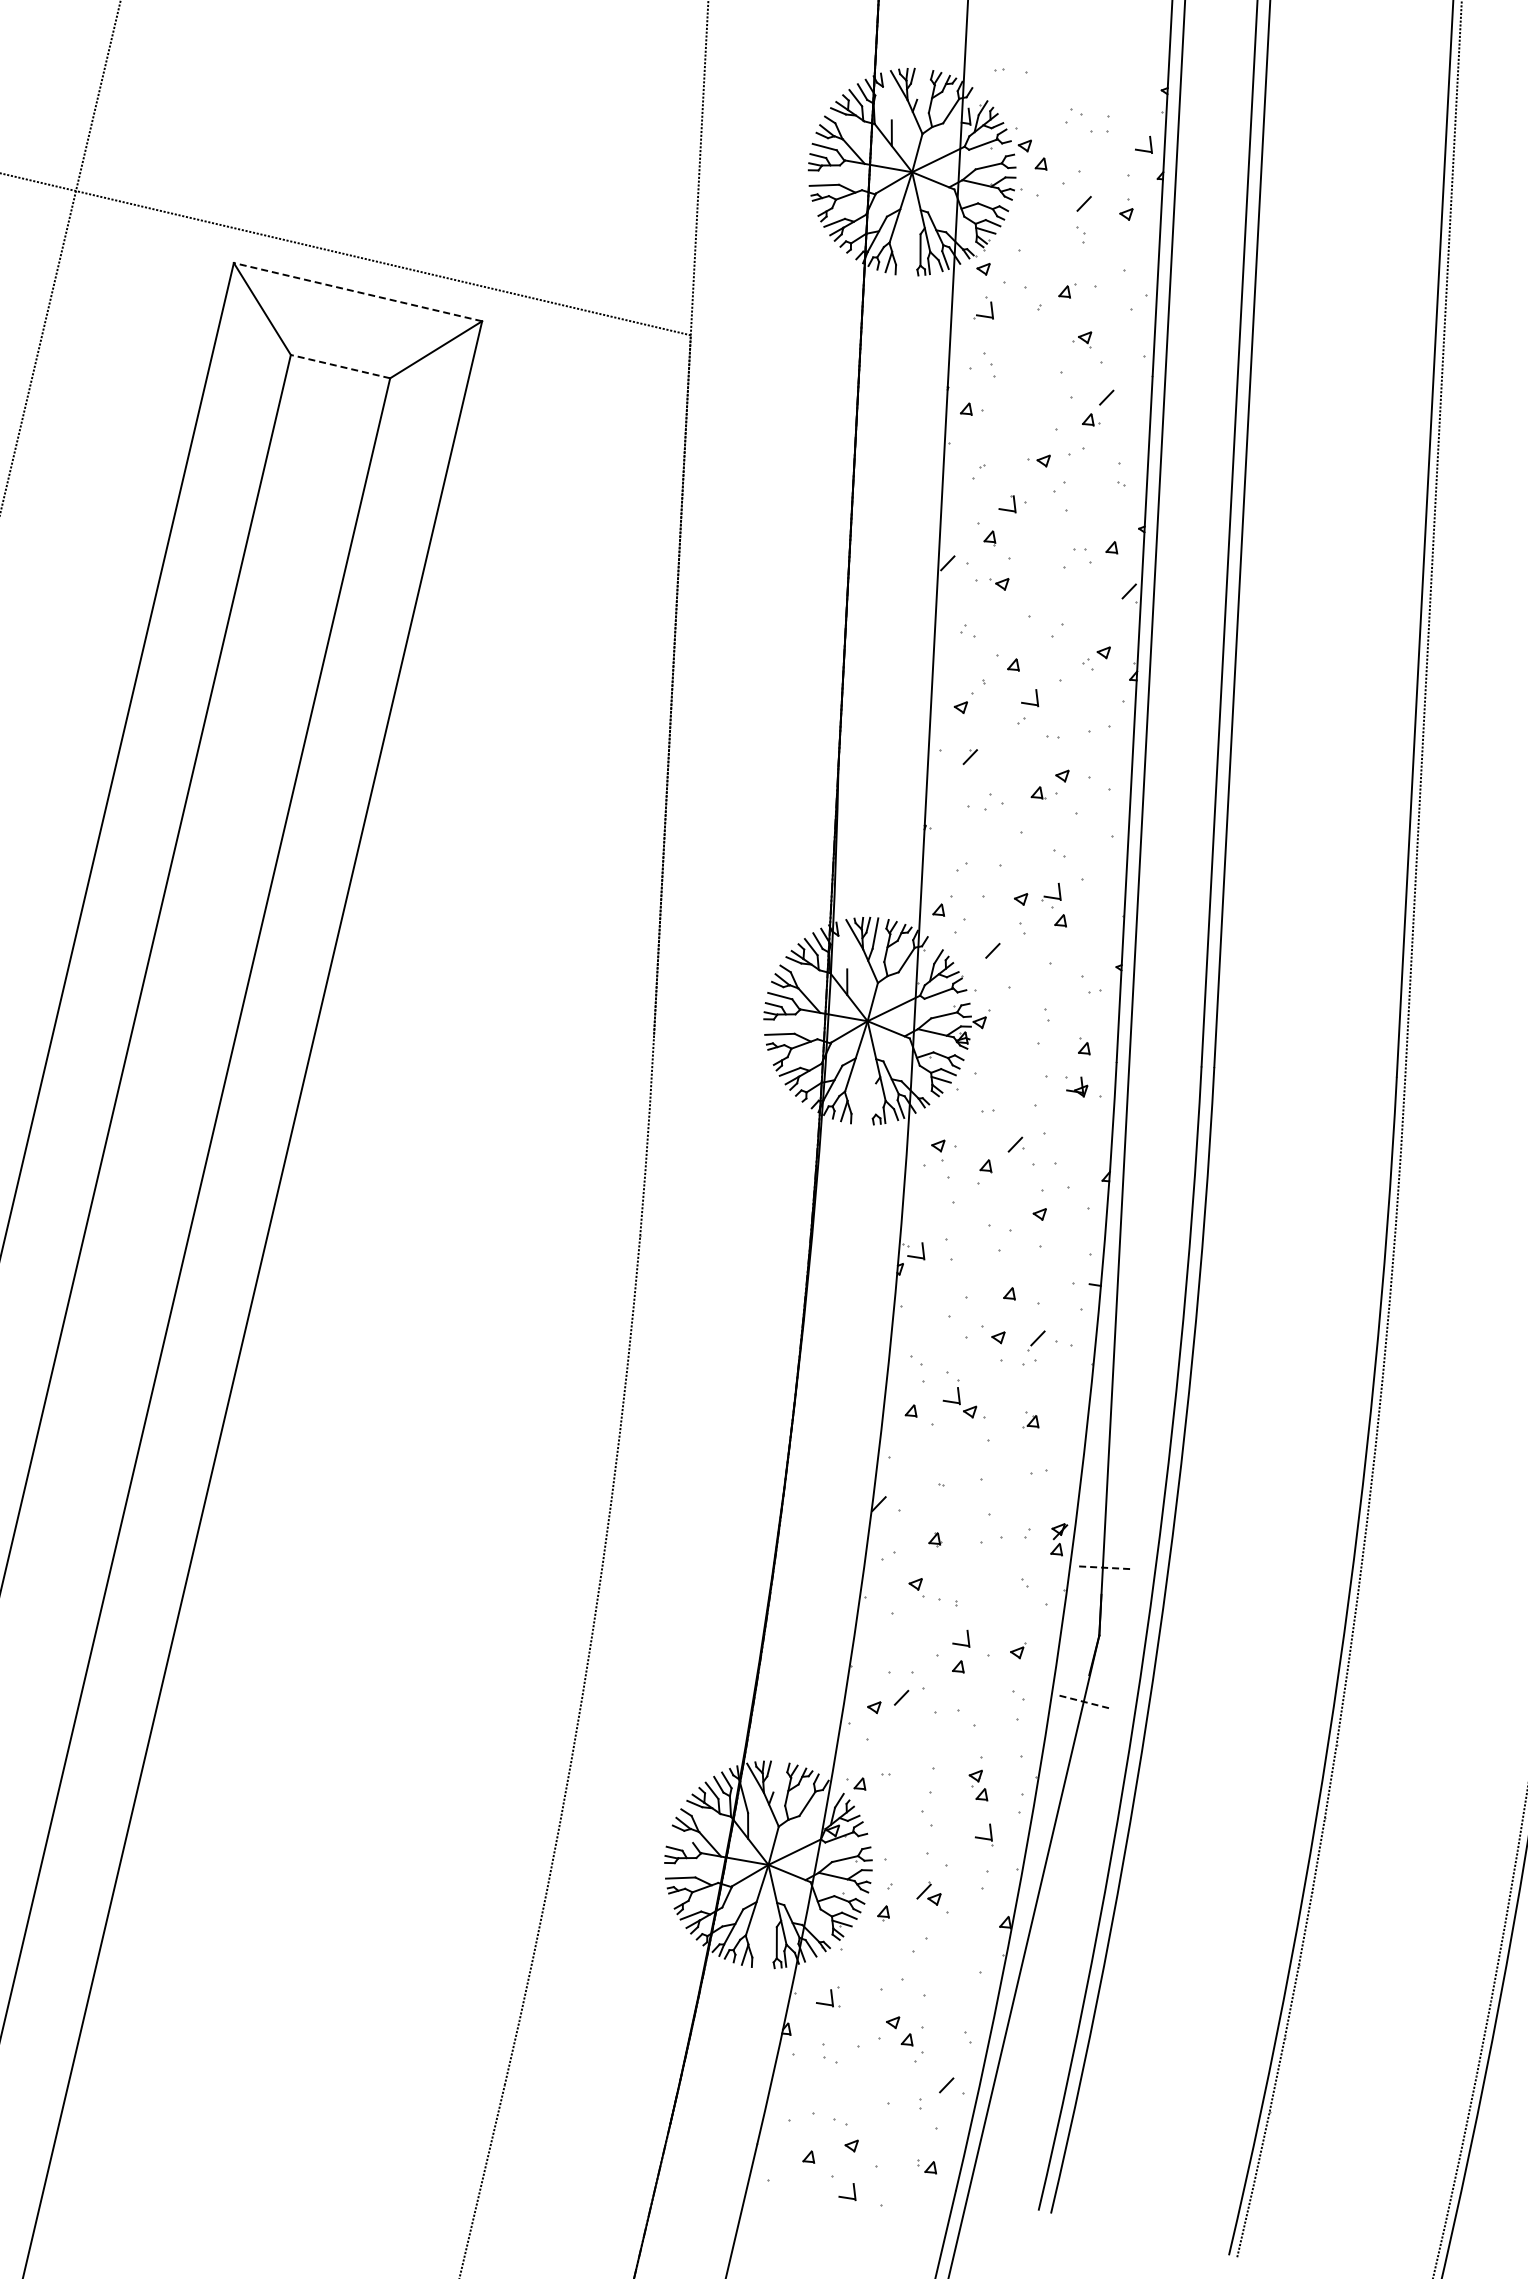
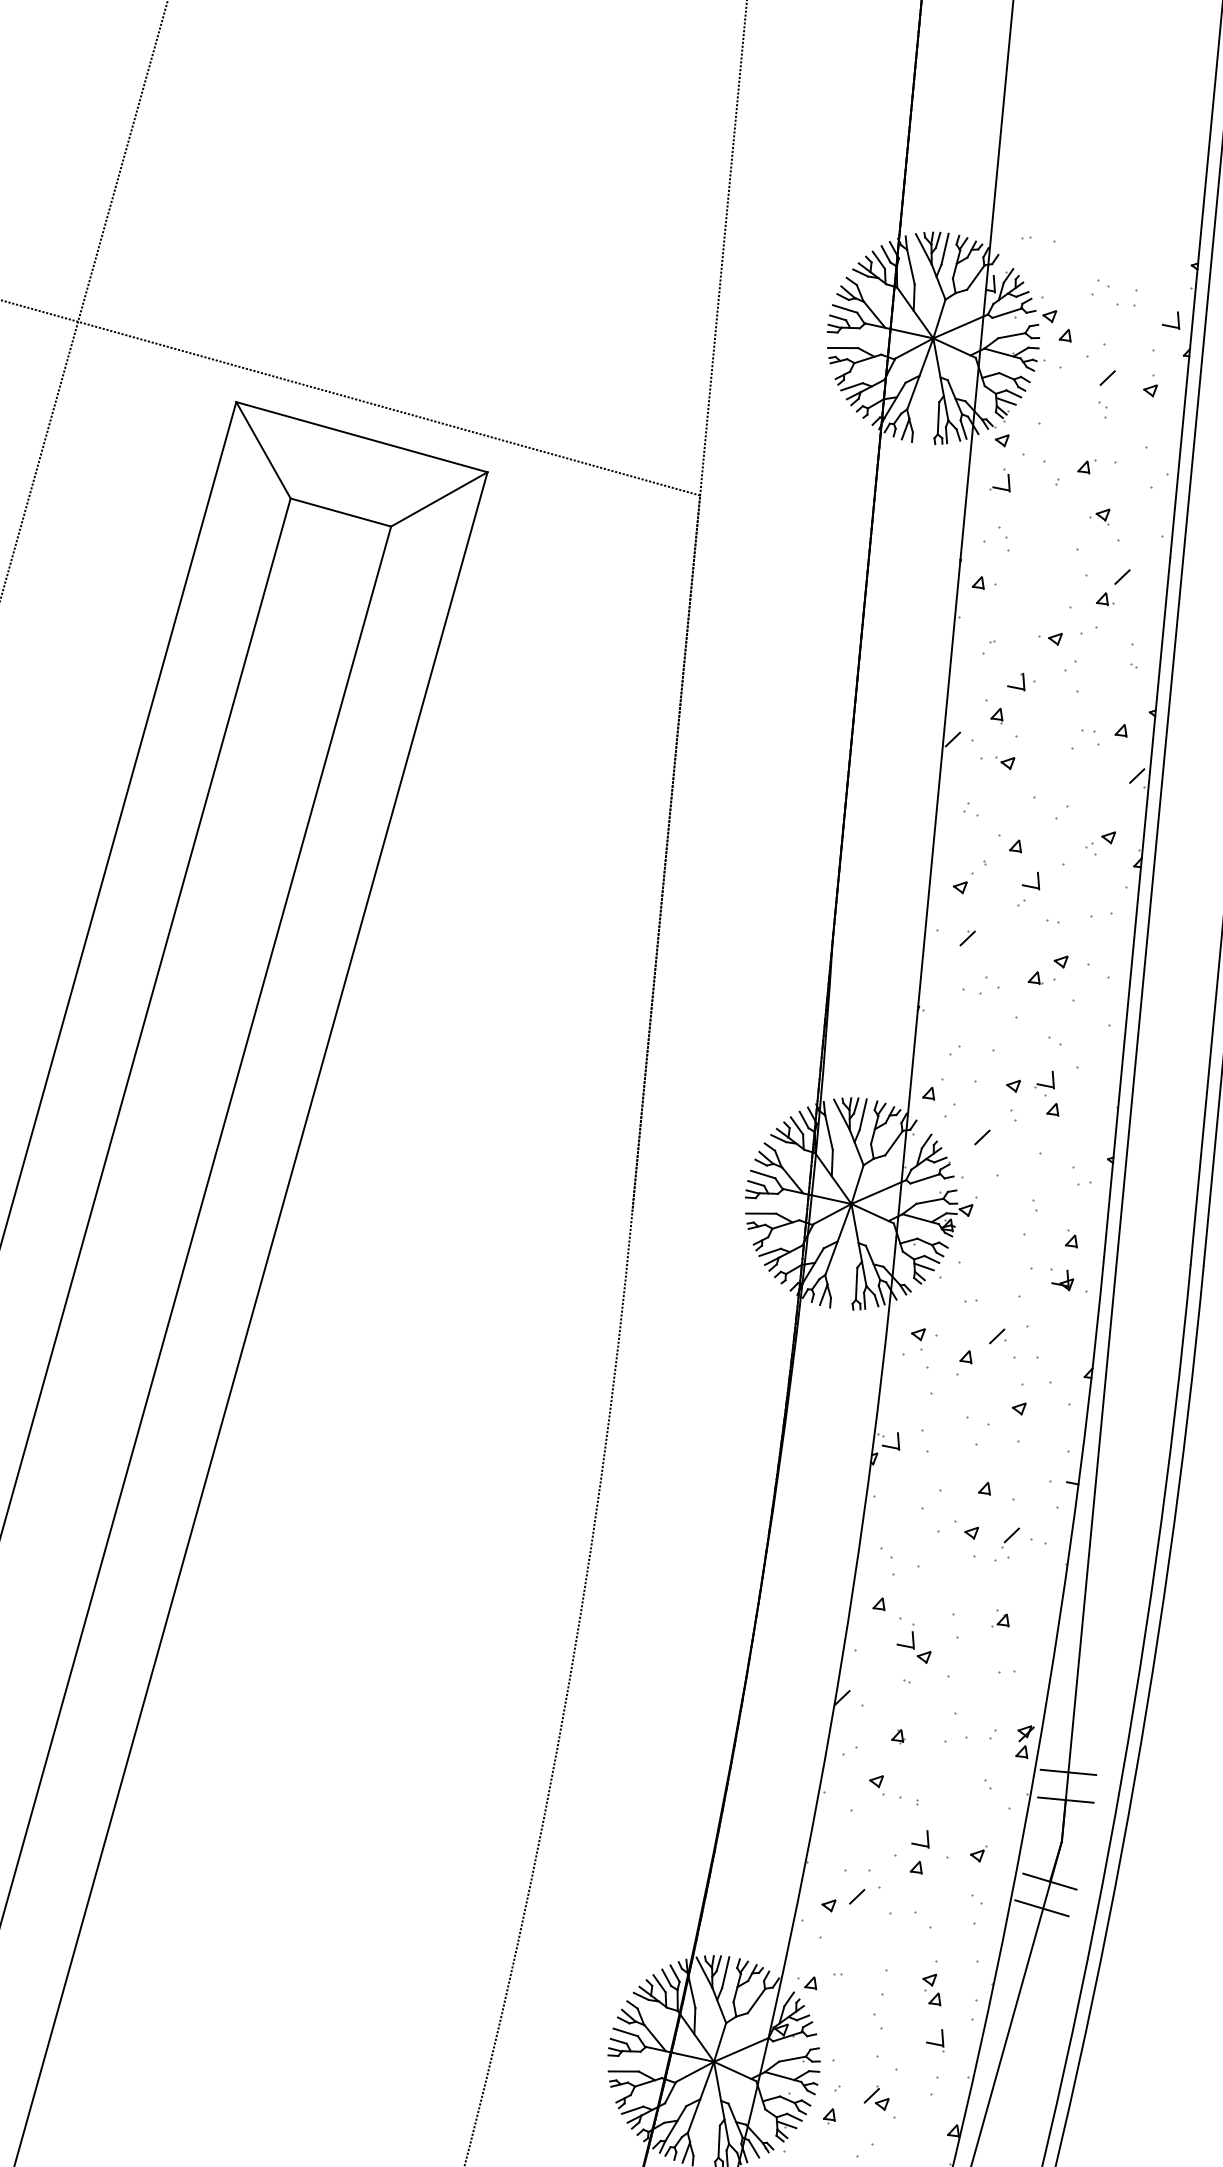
line: (919, 84) -> (944, 249), added
line: (886, 103) -> (910, 267), added
line: (358, 292) -> (362, 437), dashed -> solid
line: (340, 366) -> (340, 512), dashed -> solid
line: (842, 952) -> (828, 1132), added
line: (875, 1098) -> (856, 1283), added
part: (959, 1398) -> (913, 1642), moved
line: (1102, 1567) -> (1068, 1772), dashed -> solid
line: (1101, 1594) -> (1065, 1799), added
line: (1088, 1674) -> (1049, 1880), added
line: (1082, 1701) -> (1041, 1908), dashed -> solid
line: (776, 1777) -> (725, 1972), added
line: (681, 1839) -> (626, 2032), added

